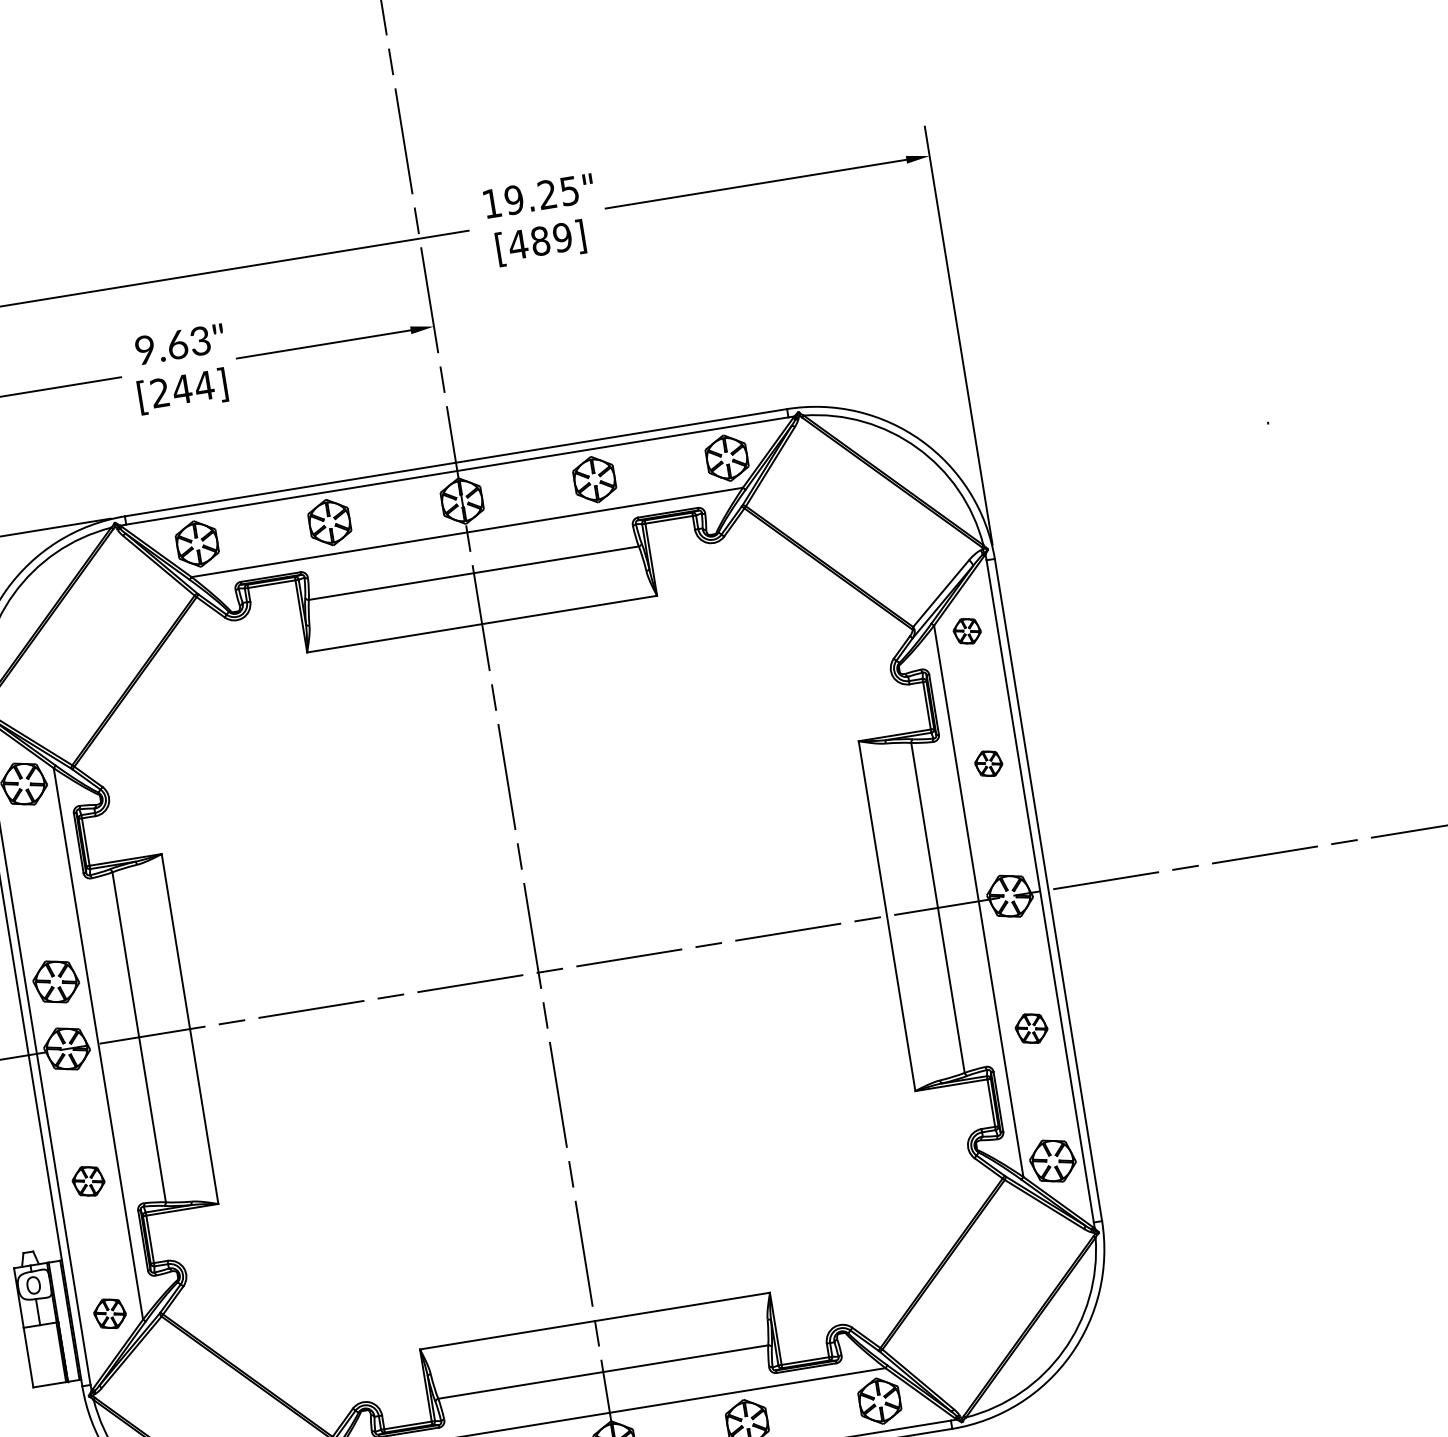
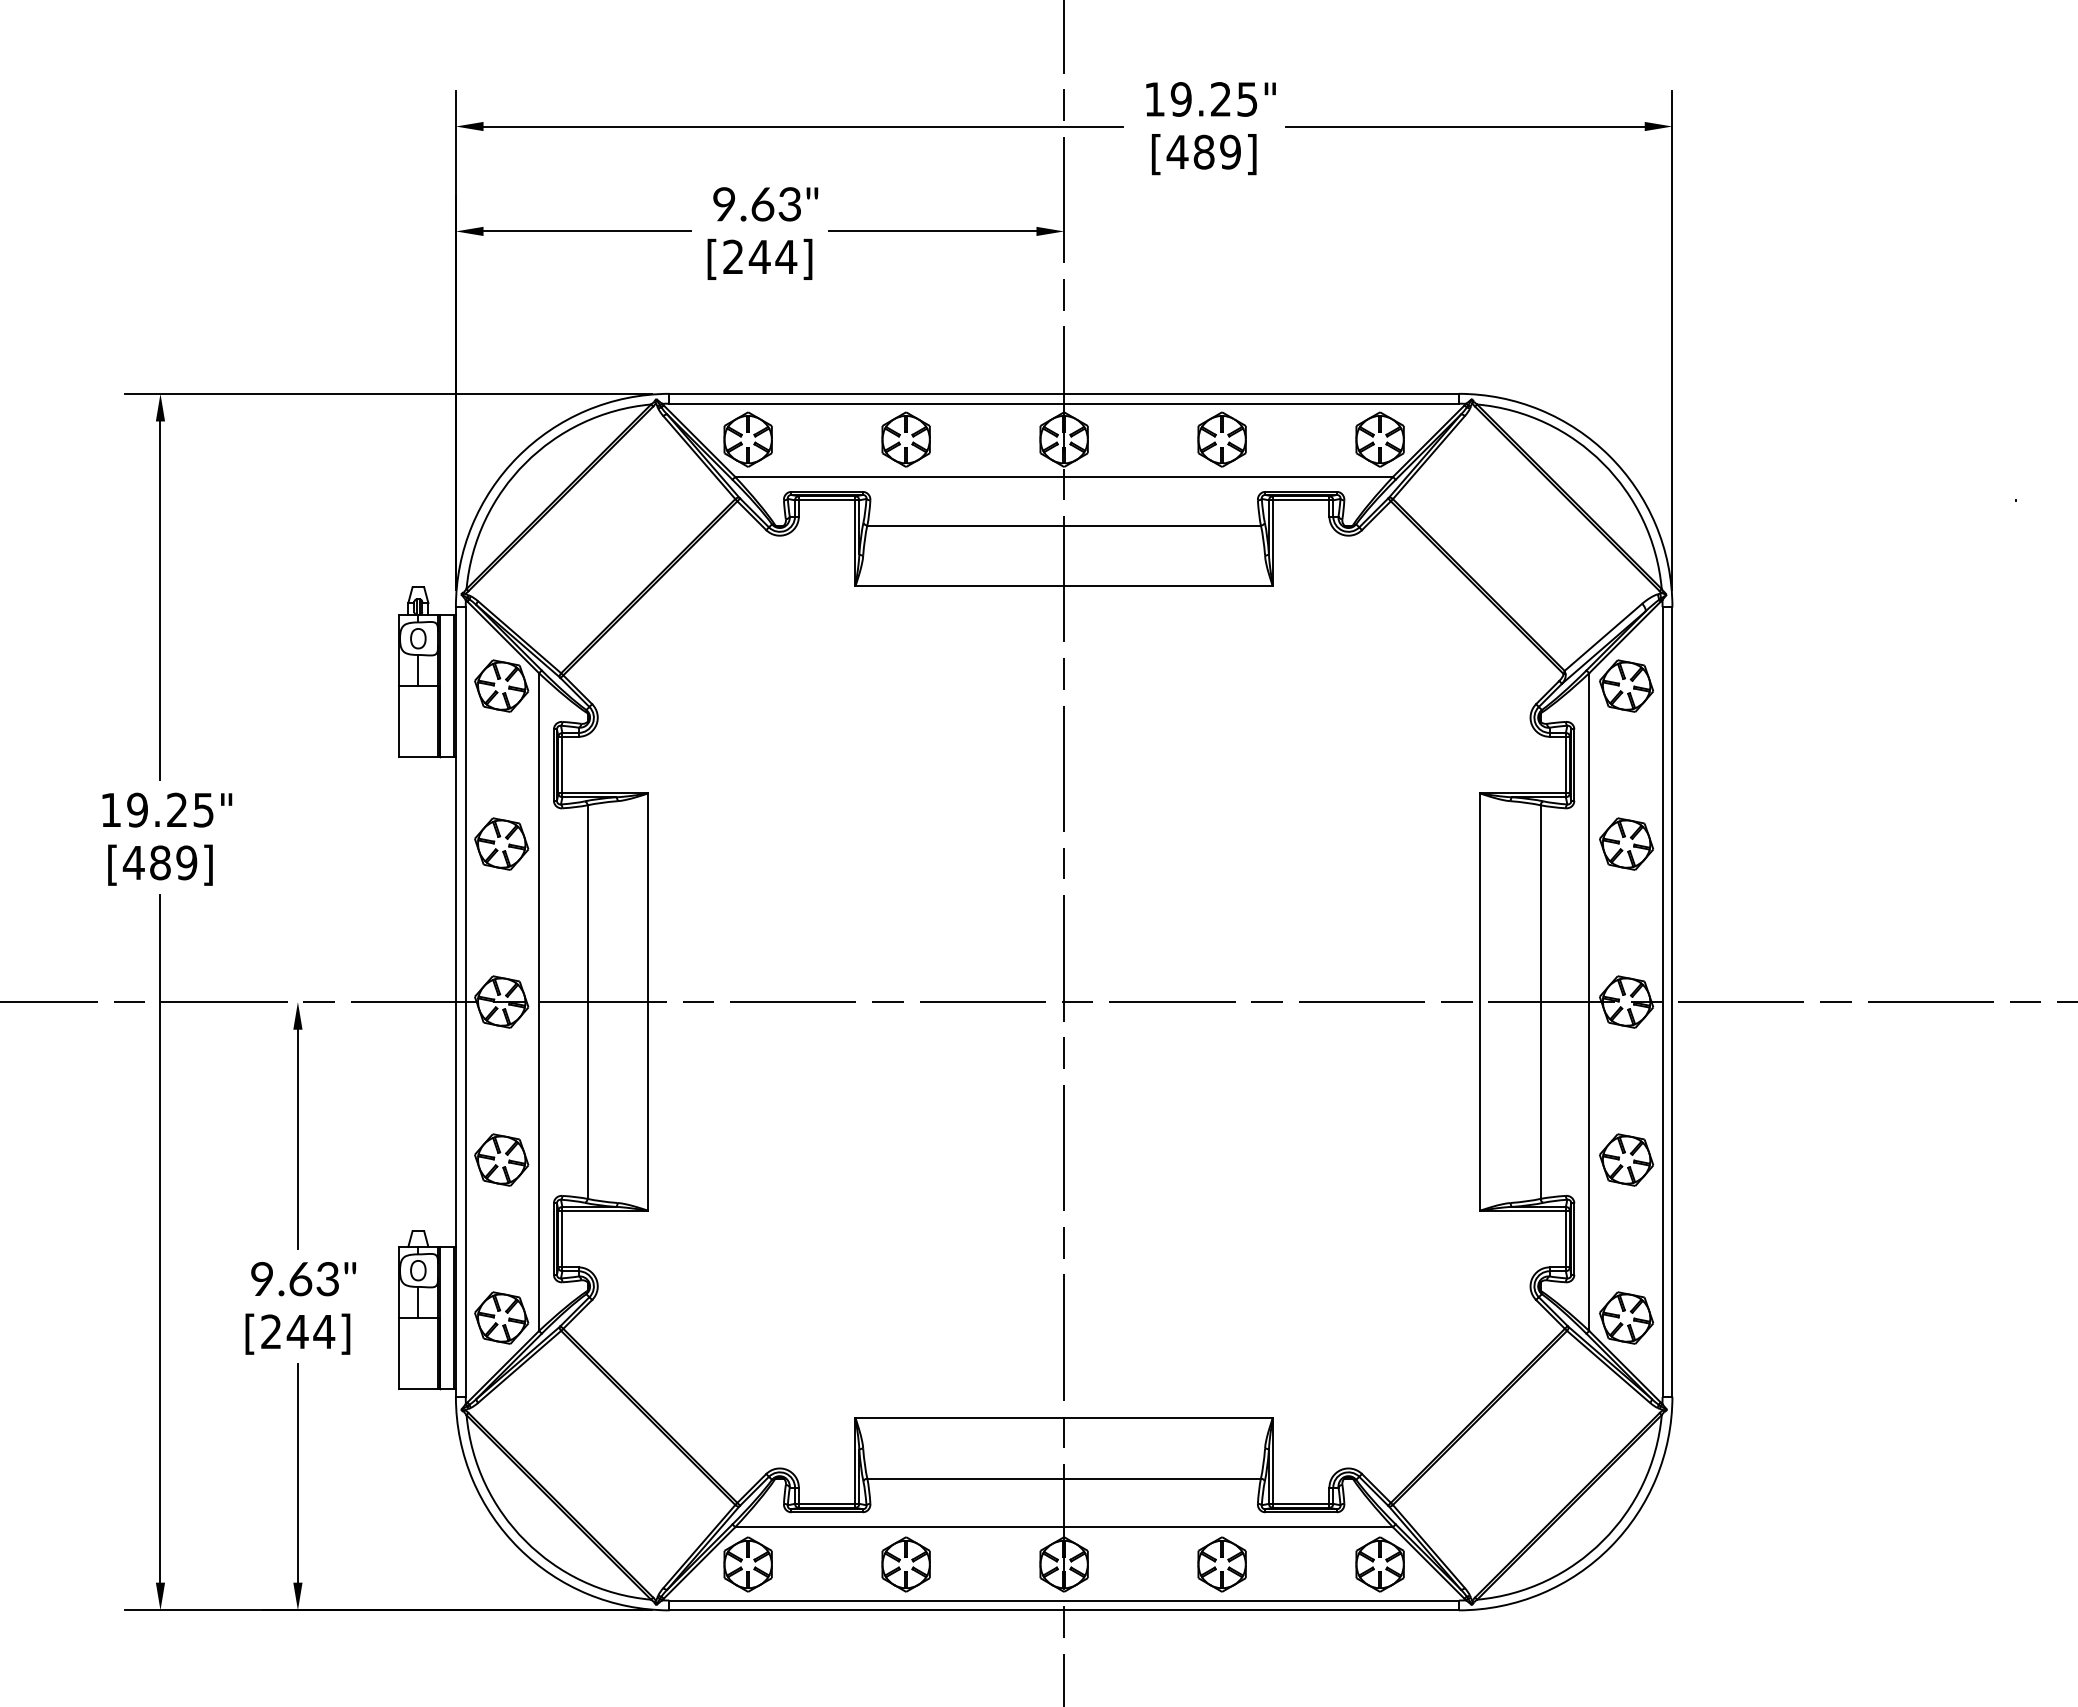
part: (967, 630) -> (1626, 685), size x1.67
part: (988, 763) -> (1626, 843), size x1.67
part: (55, 981) -> (501, 843), moved
part: (1031, 1028) -> (1626, 1159), size x1.43
part: (88, 1180) -> (501, 1159), size x1.43
part: (109, 1313) -> (501, 1317), size x1.43

